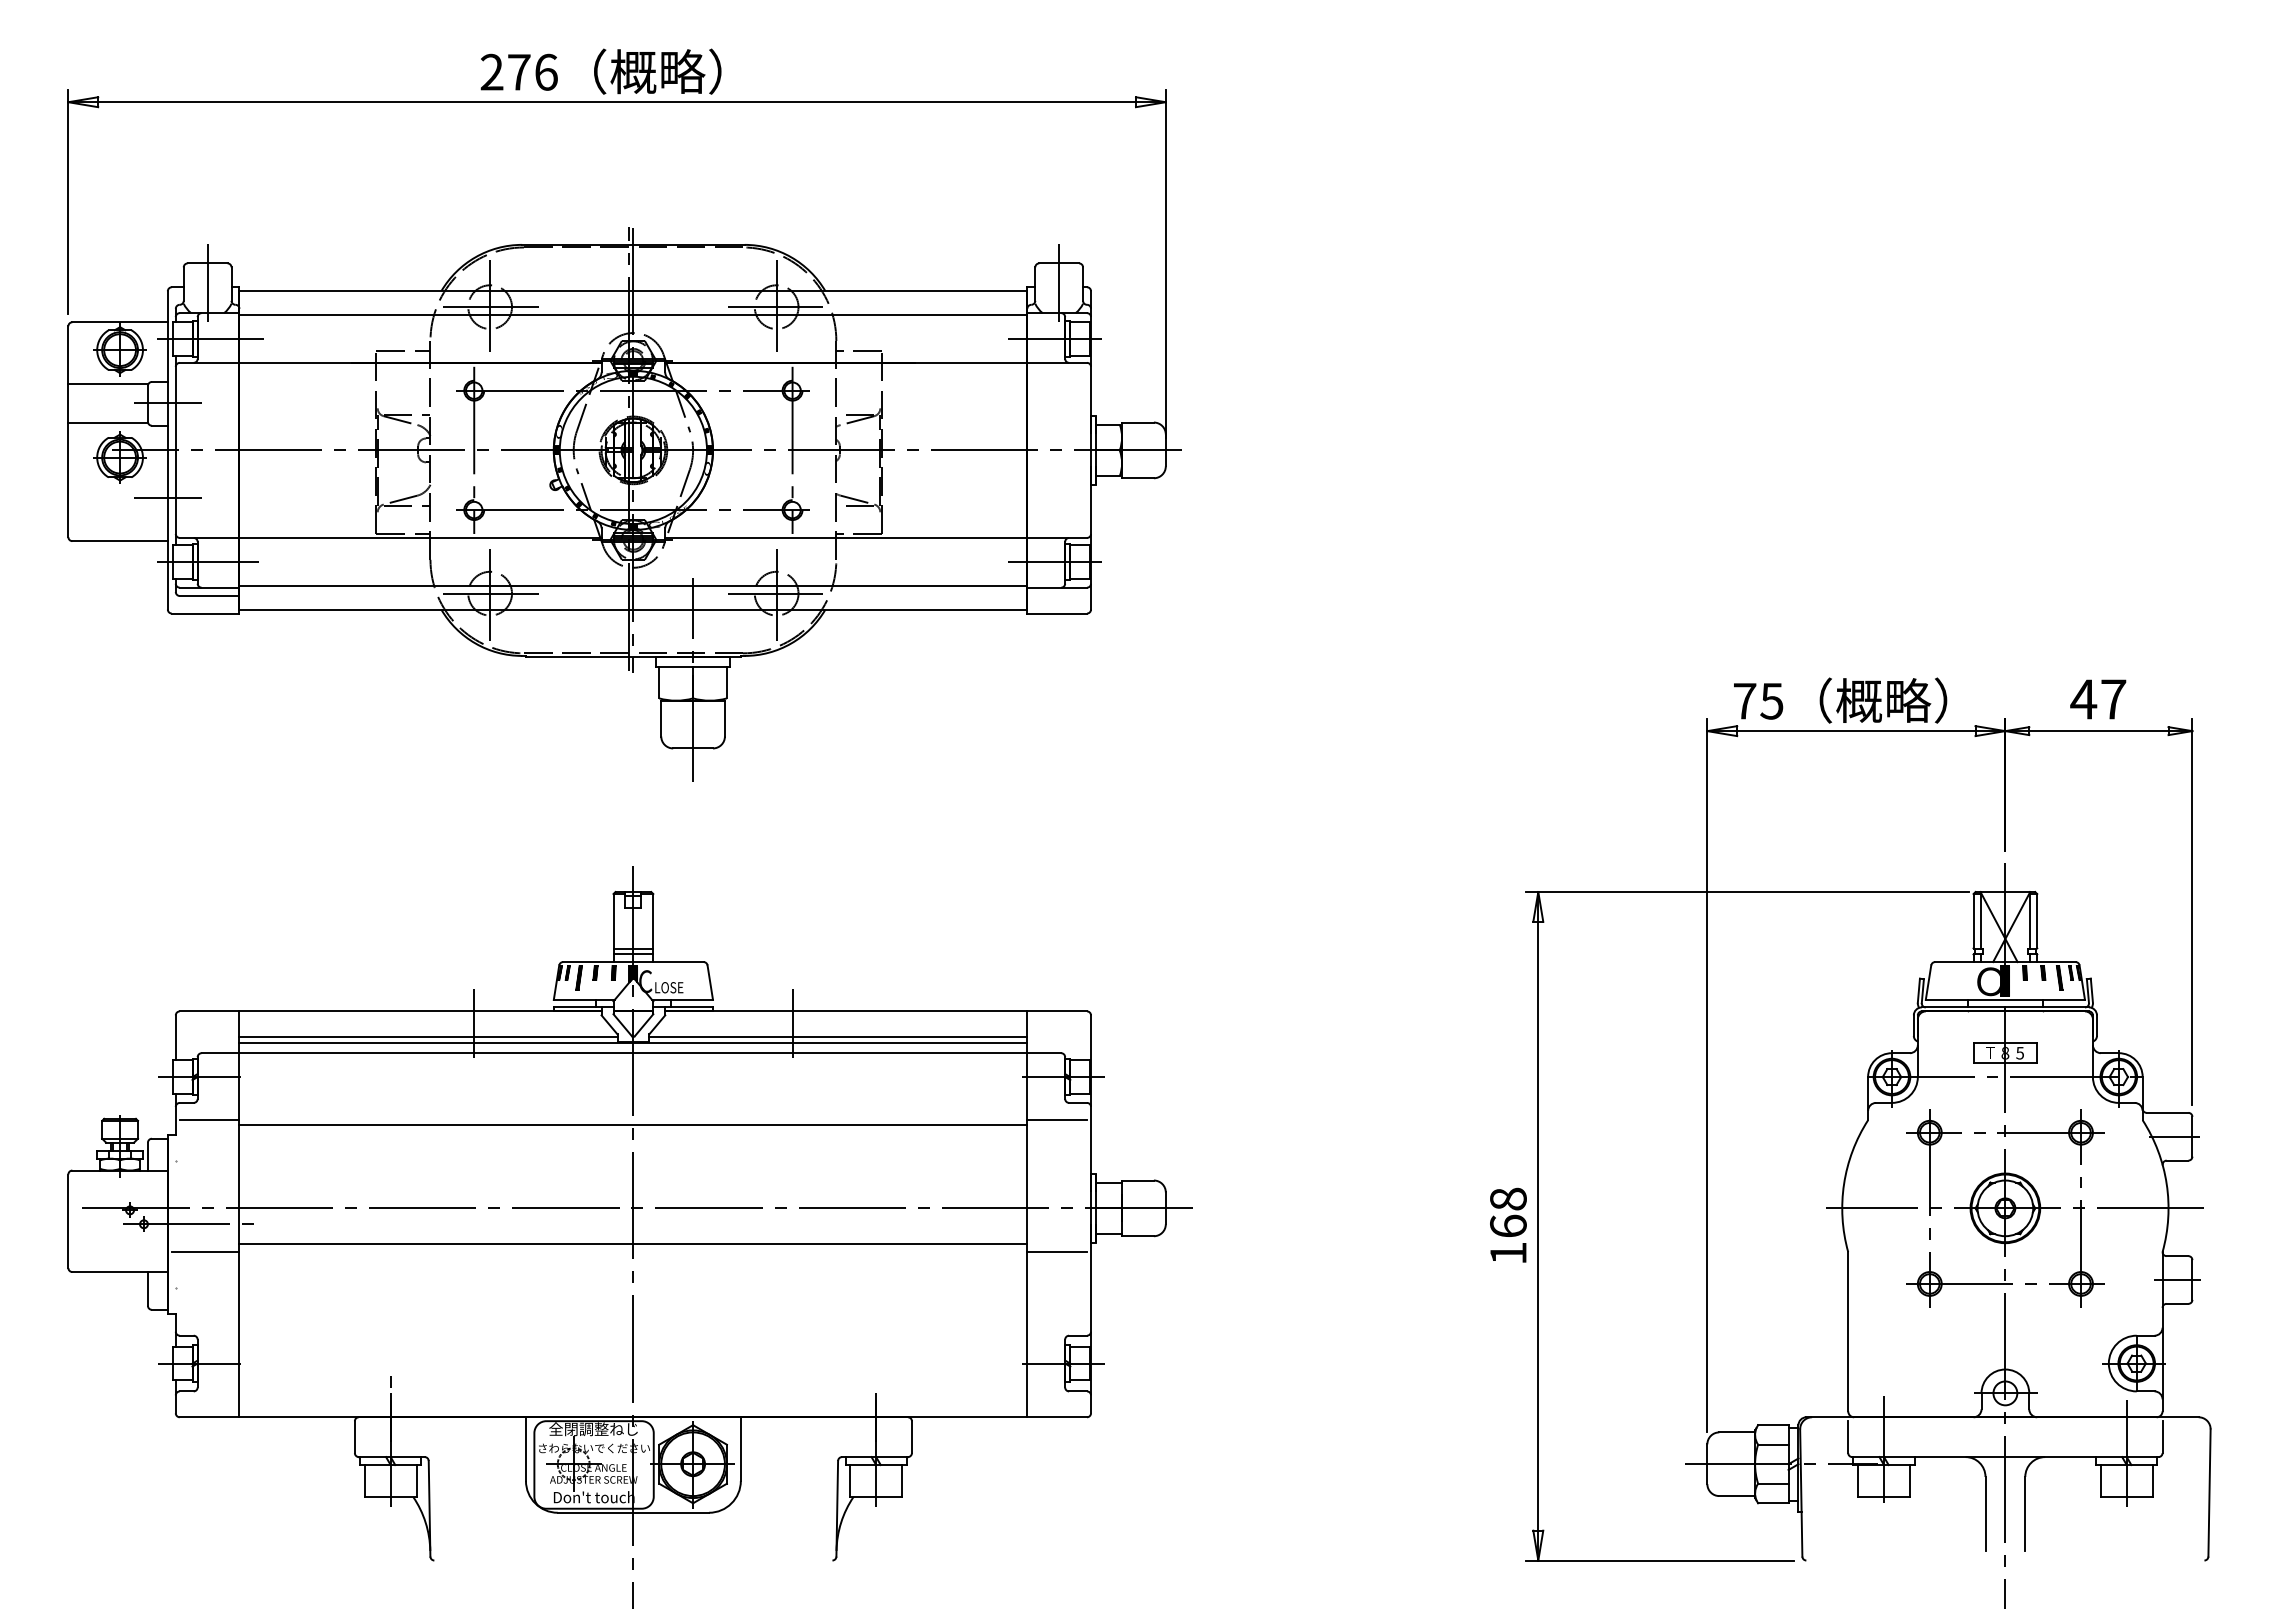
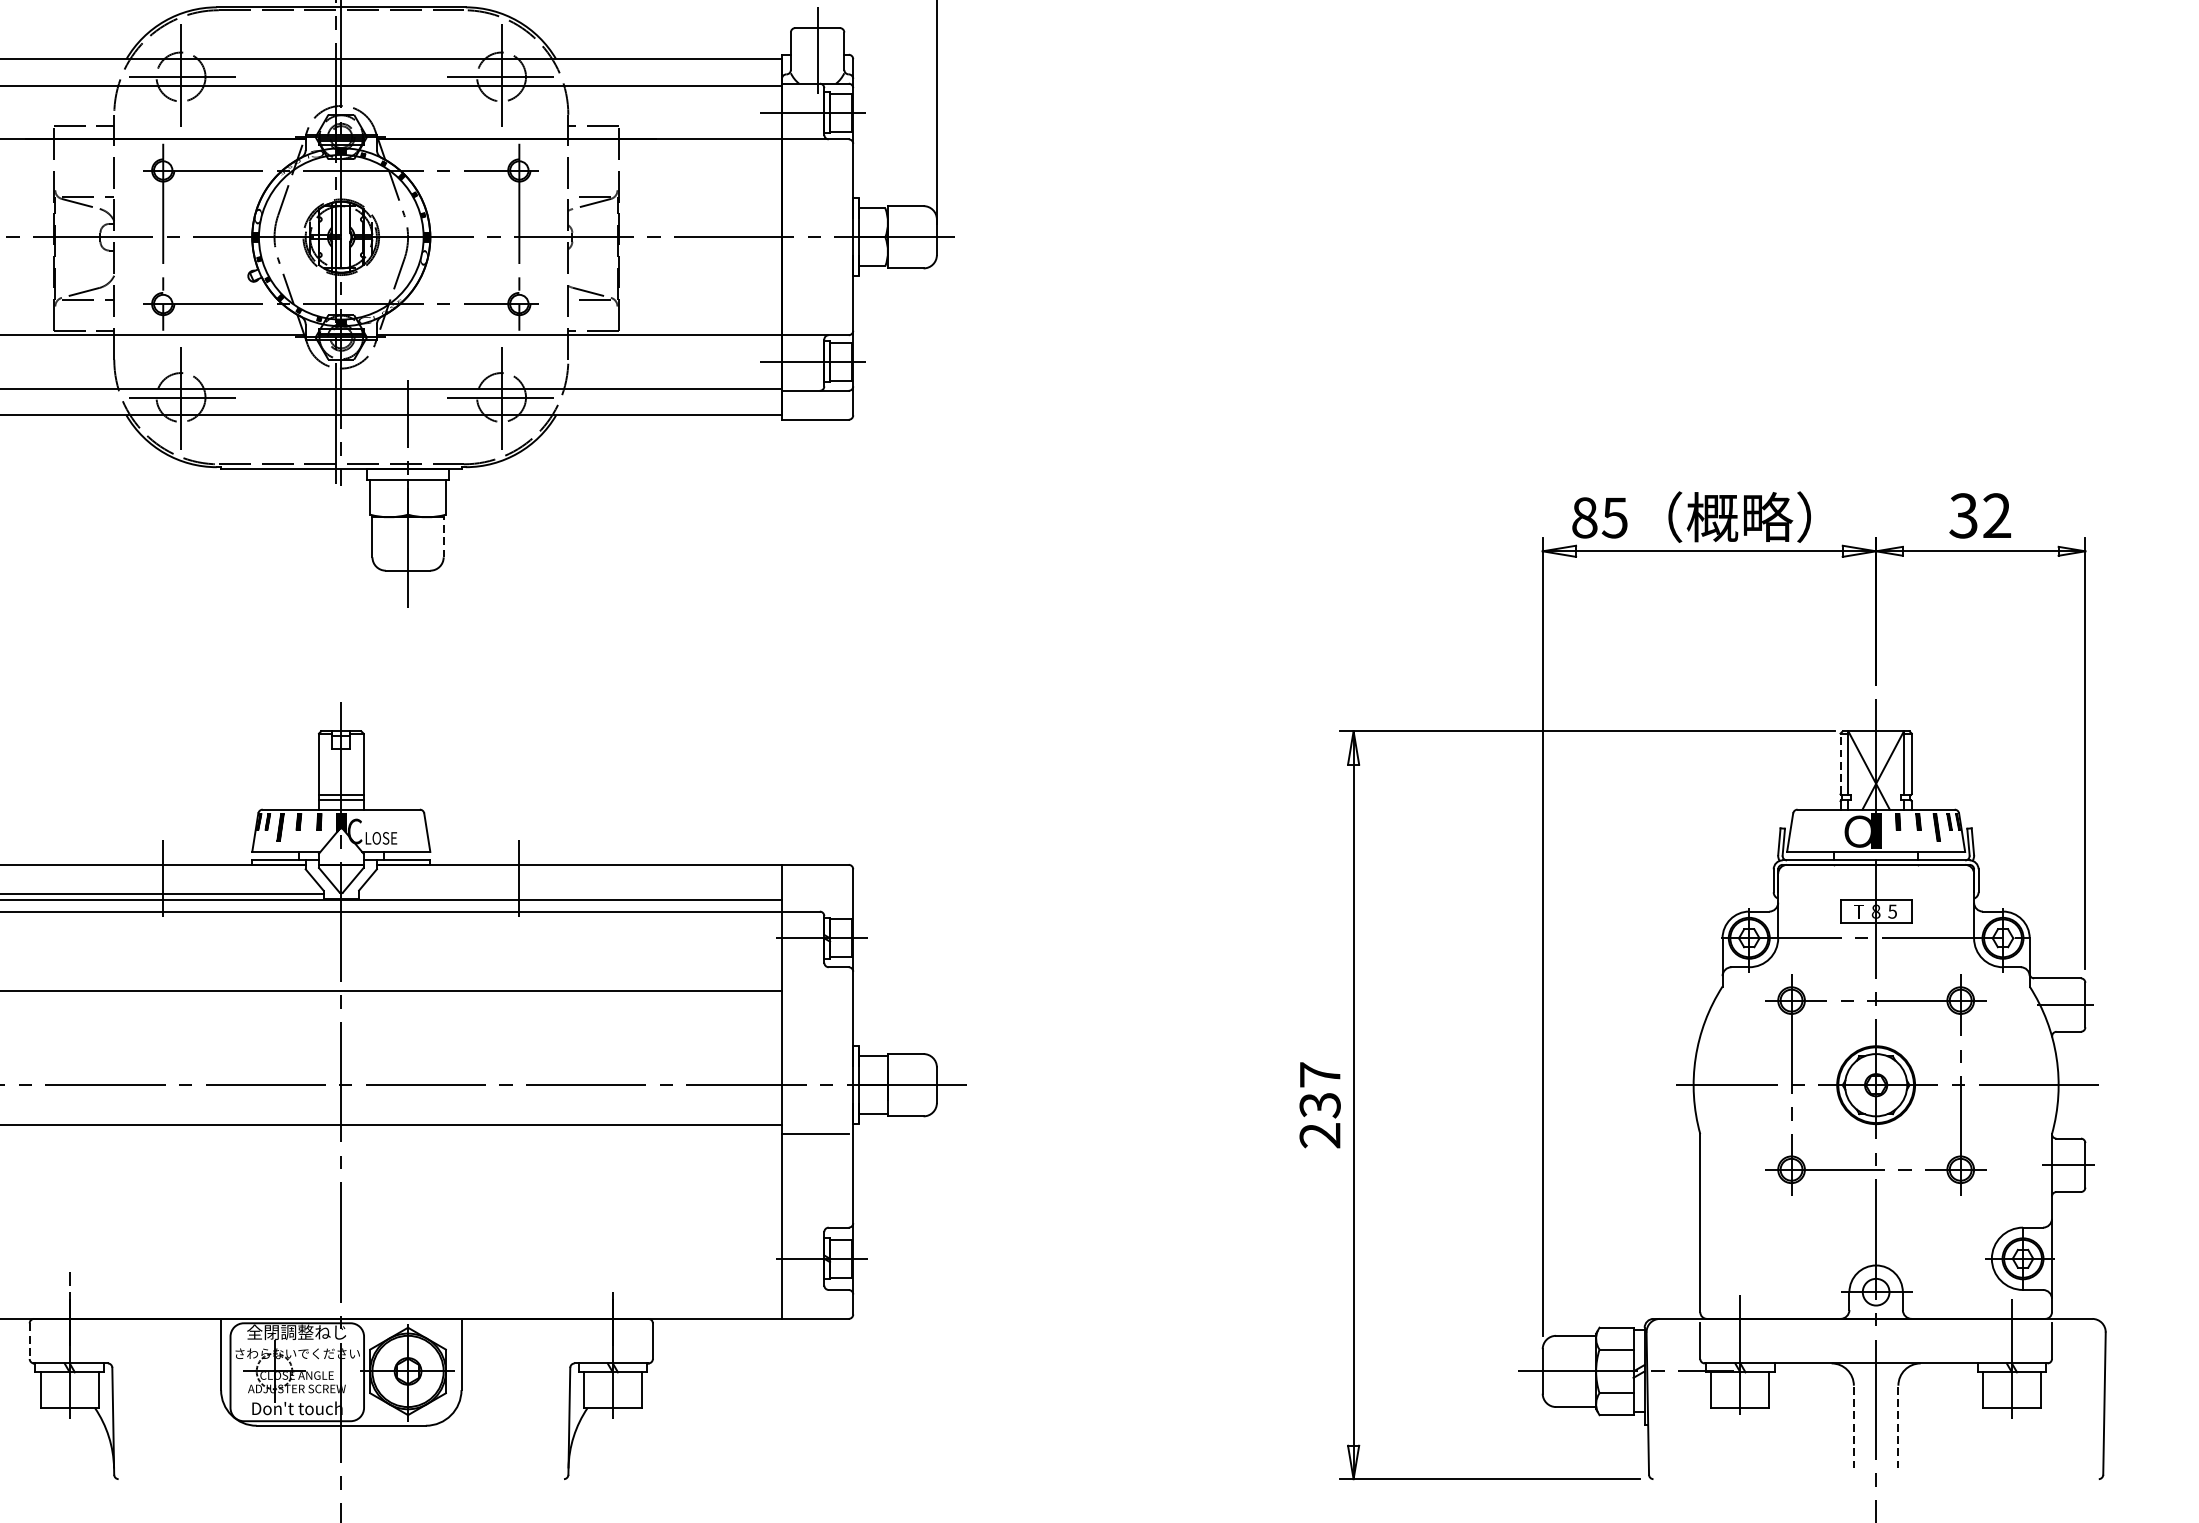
text: (2098, 699) -> (1980, 515), 47 -> 32
text: (1744, 700) -> (1584, 517), 75 -> 85
line: (724, 718) -> (443, 537), solid -> dashed
line: (1973, 920) -> (1840, 763), solid -> dashed
line: (838, 1037) -> (570, 894), removed
line: (1057, 1120) -> (815, 986), removed
text: (1508, 1225) -> (1320, 1104), 168 -> 237
line: (354, 1437) -> (29, 1341), solid -> dashed
line: (1985, 1513) -> (1853, 1426), solid -> dashed
line: (2025, 1513) -> (1898, 1426), solid -> dashed

